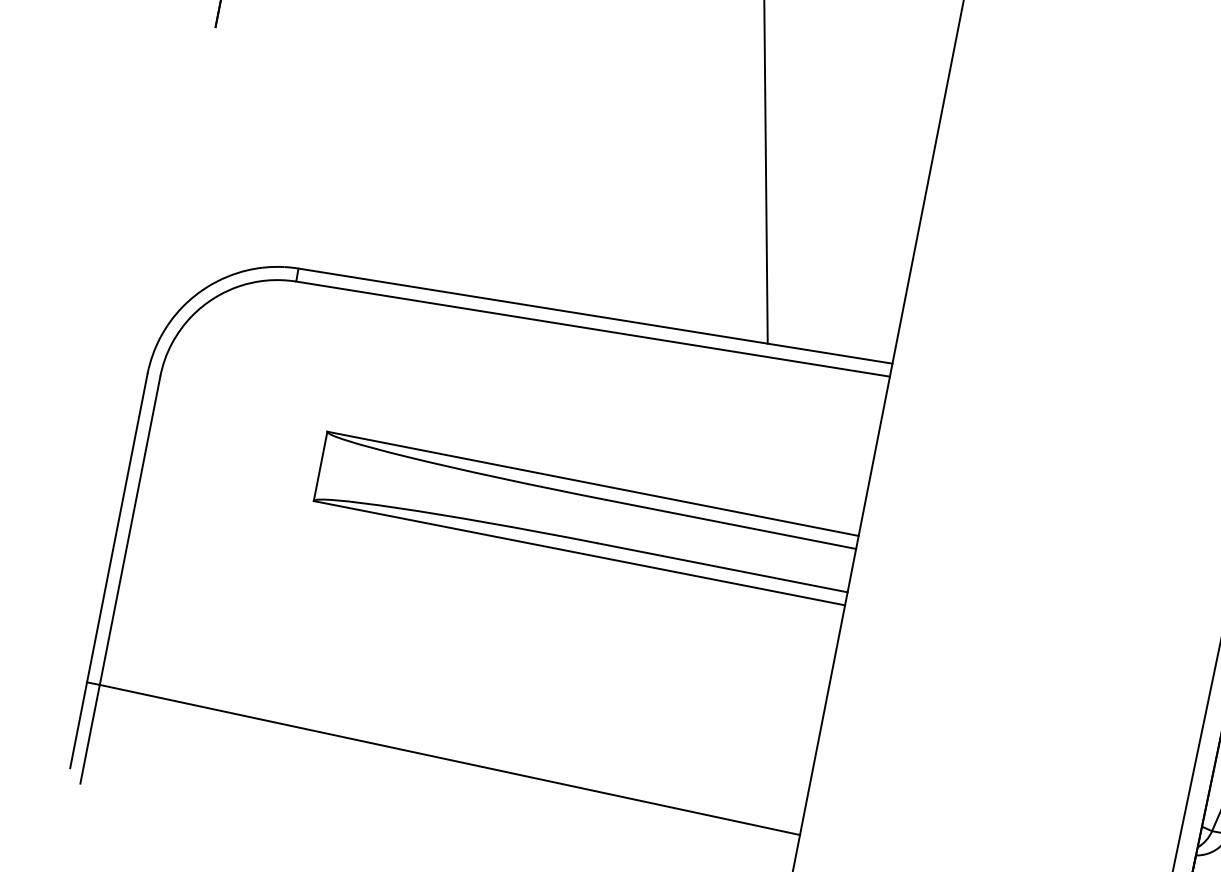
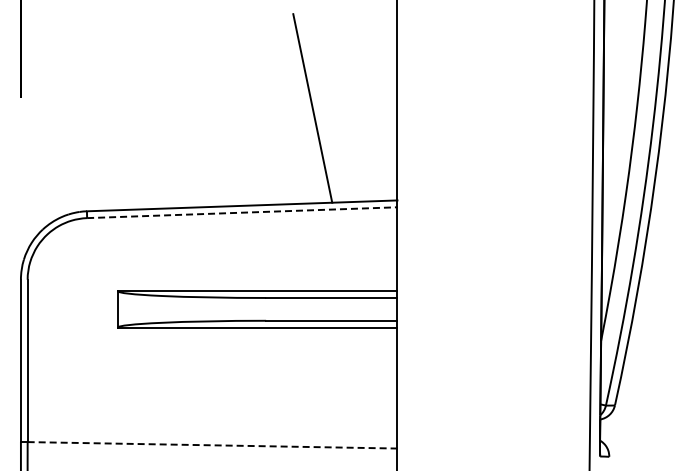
line: (593, 328) -> (242, 212), solid -> dashed
line: (449, 760) -> (212, 445), solid -> dashed

